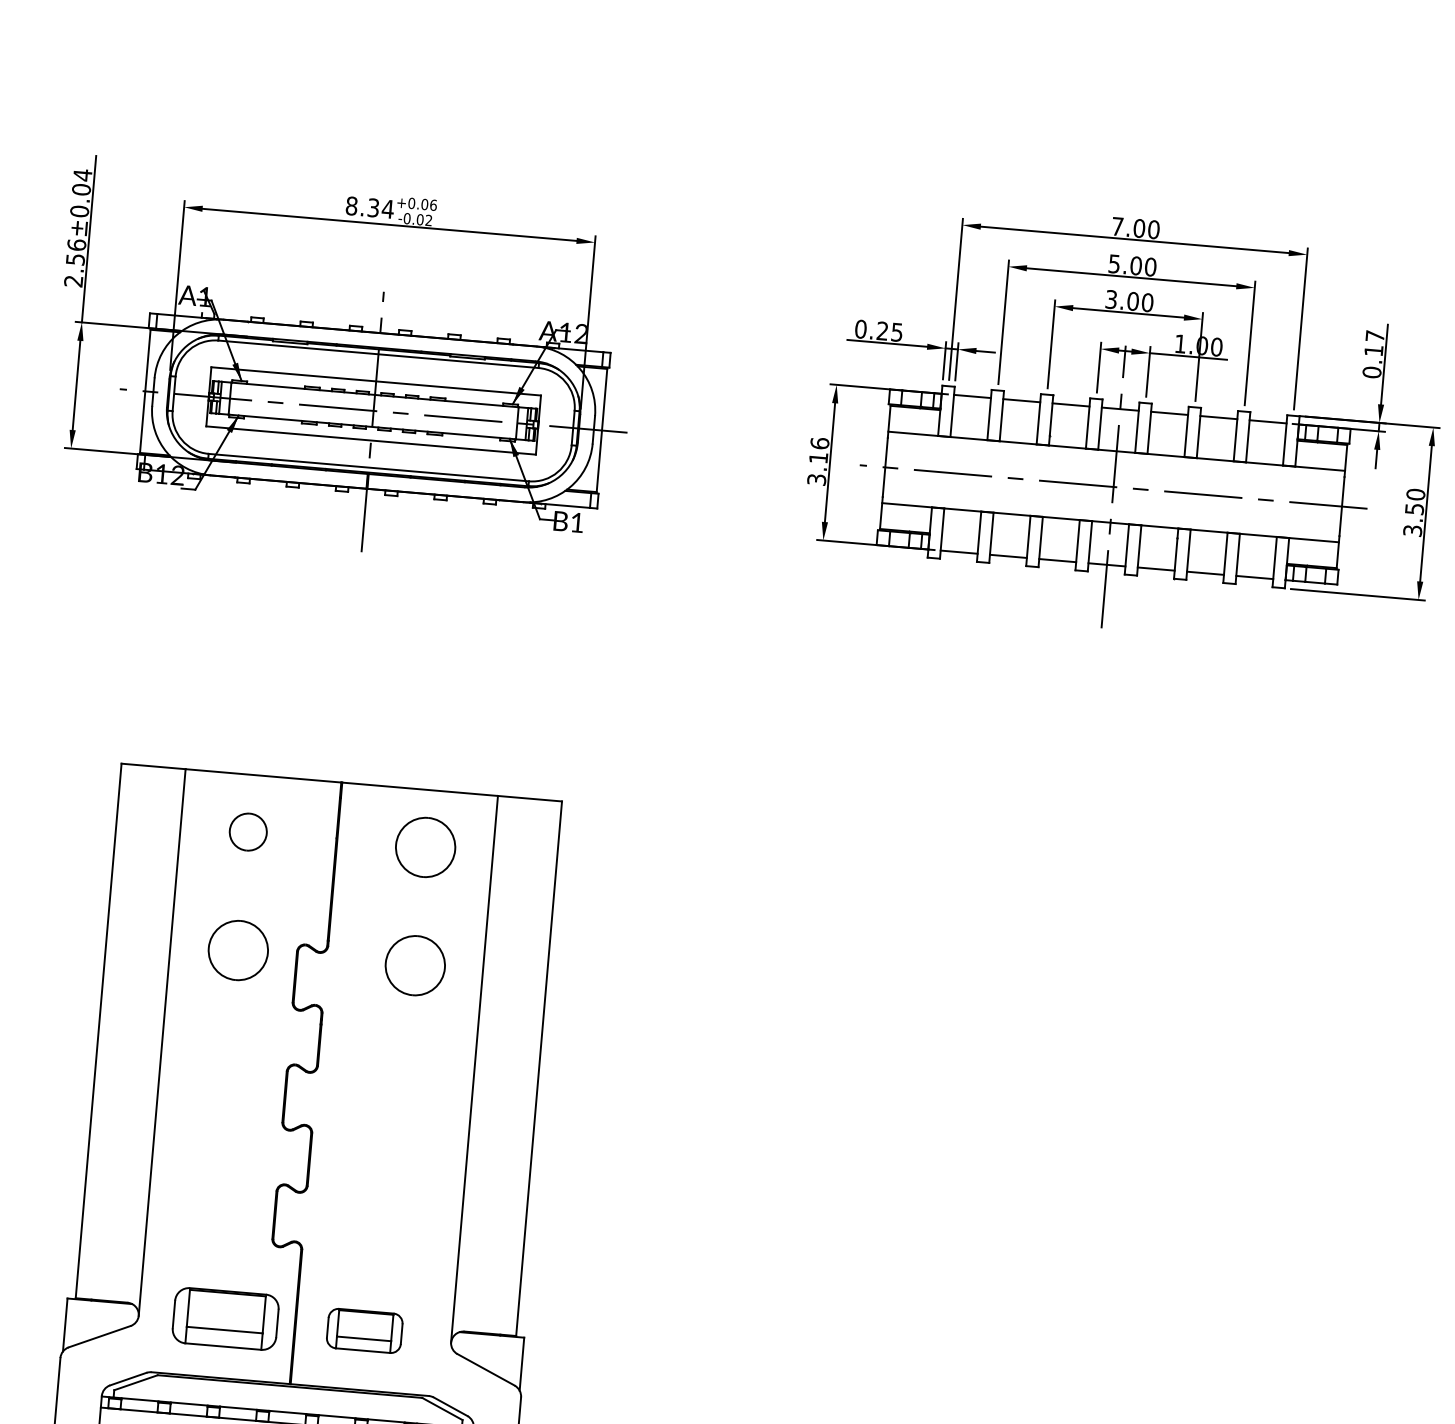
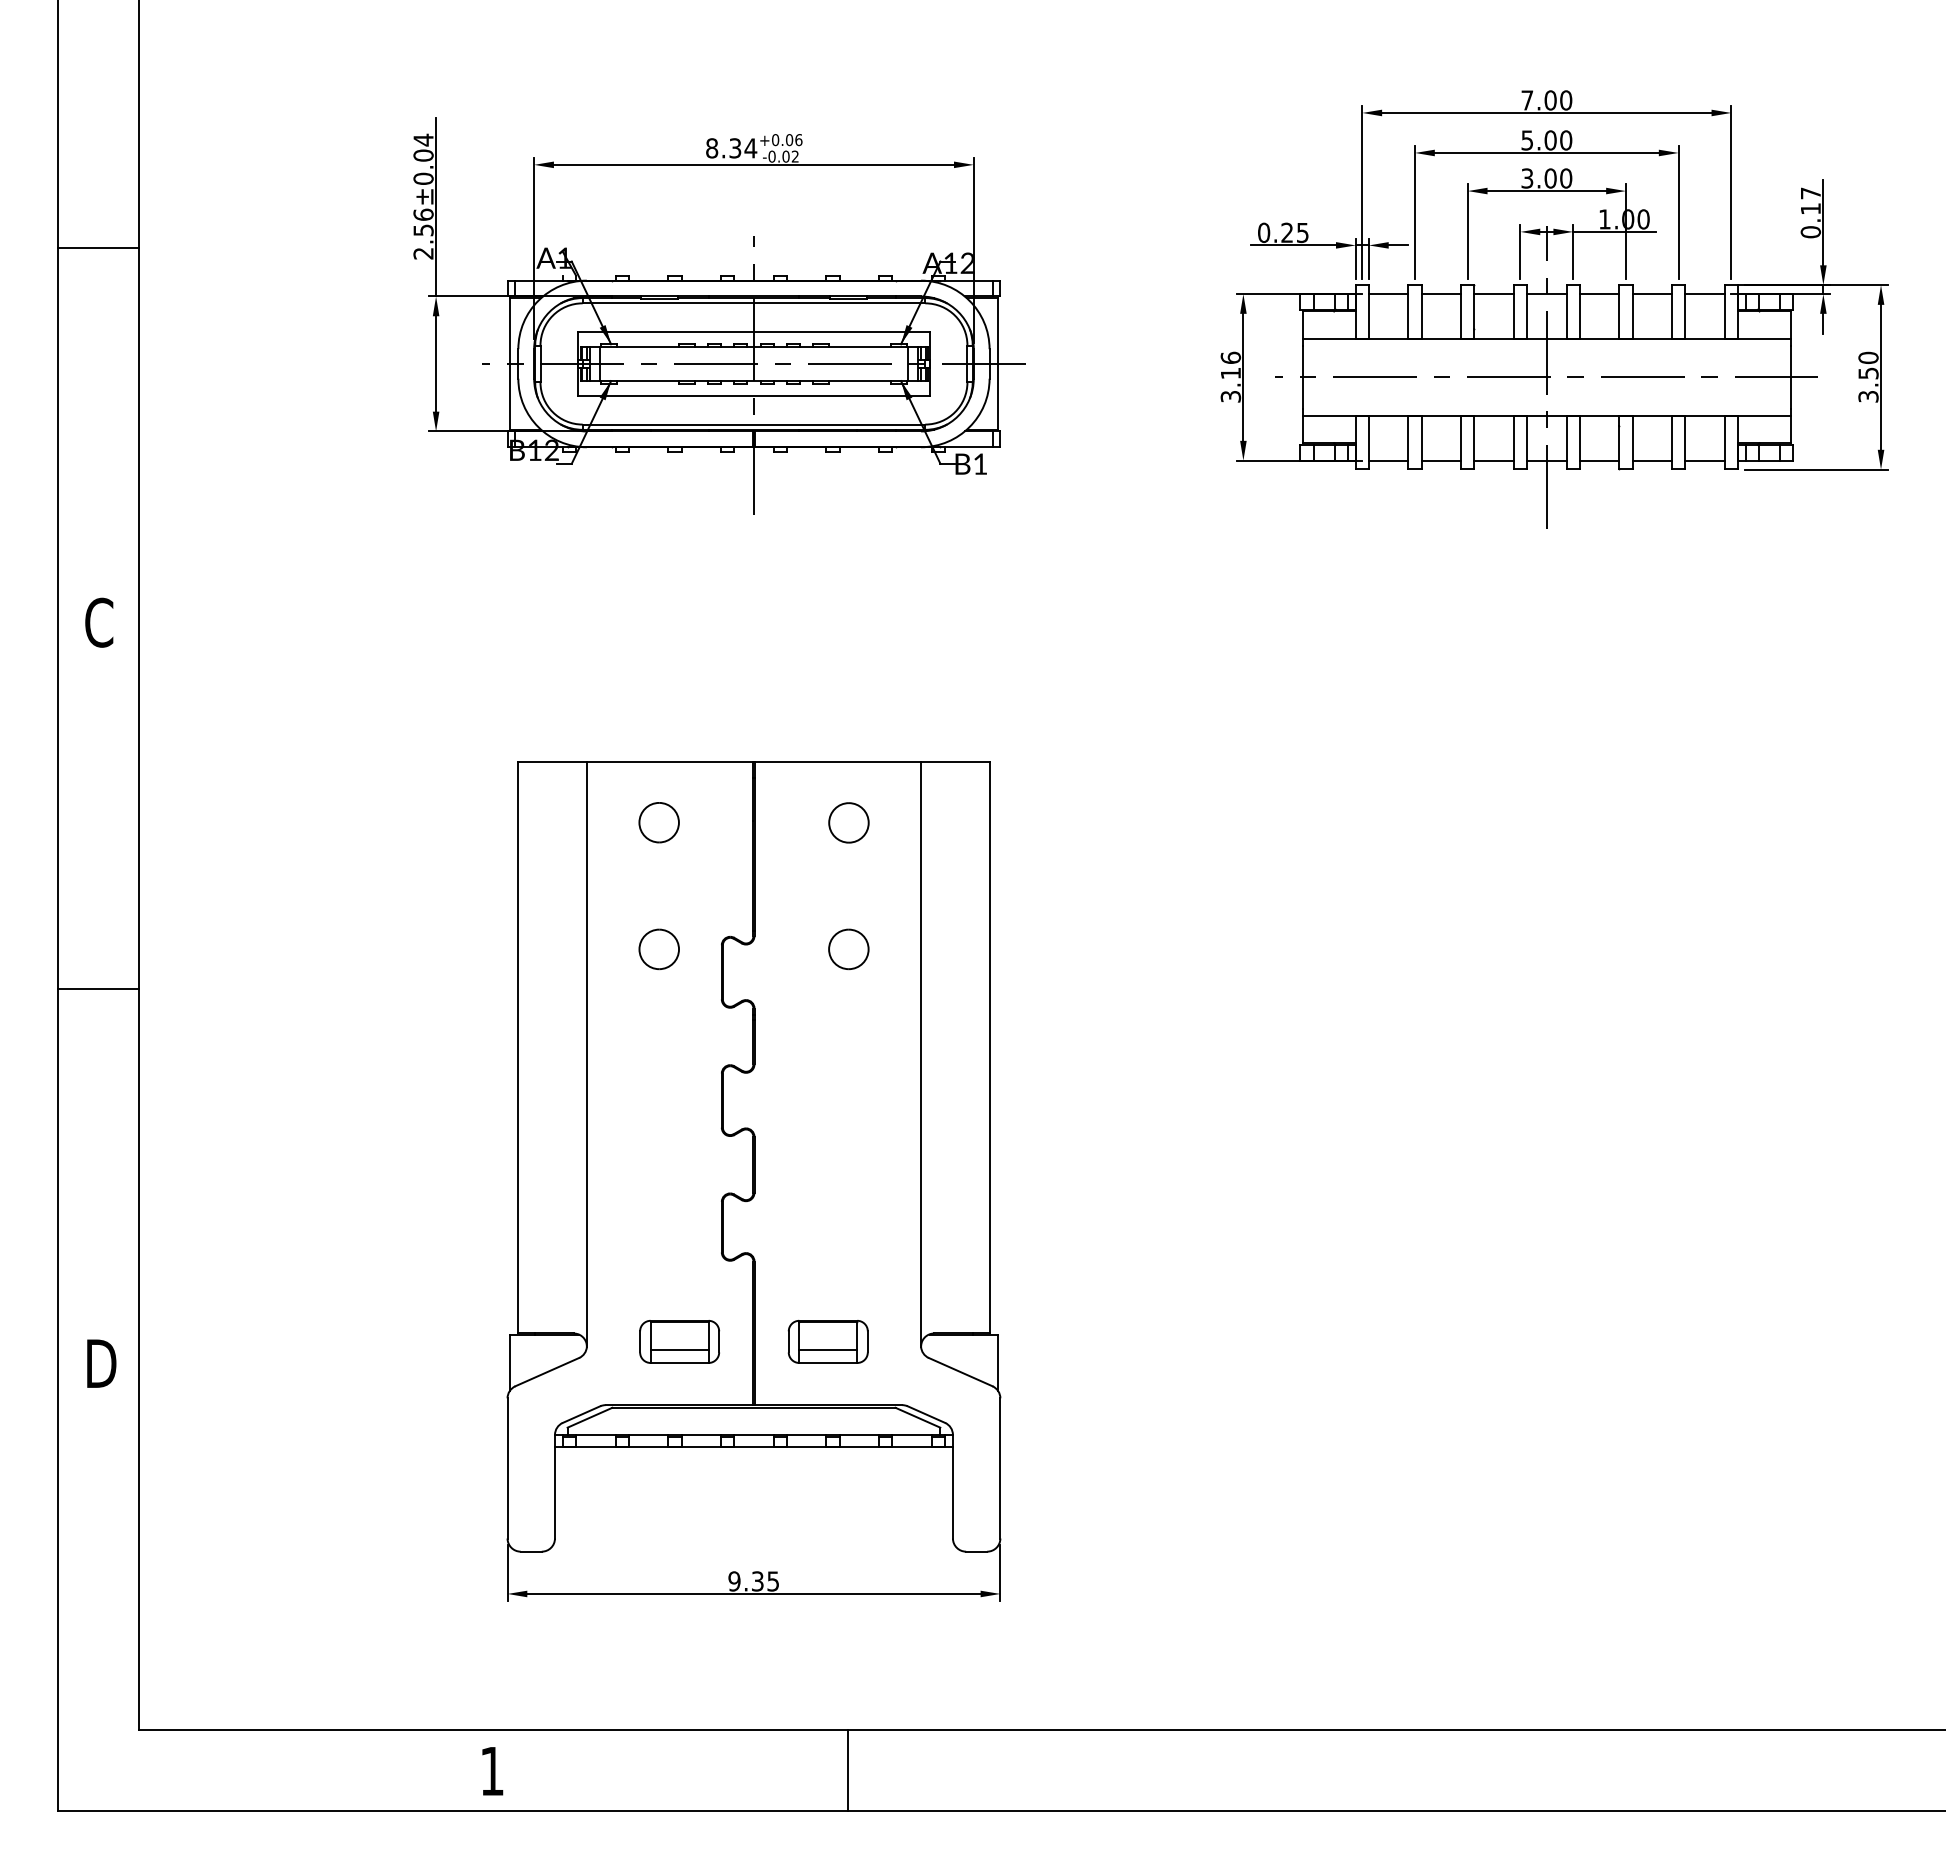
part: (425, 847) -> (848, 822), size x0.62
part: (237, 950) -> (658, 949), size x0.62
part: (415, 965) -> (848, 949), size x0.62
part: (225, 1318) -> (679, 1341), size x0.71

